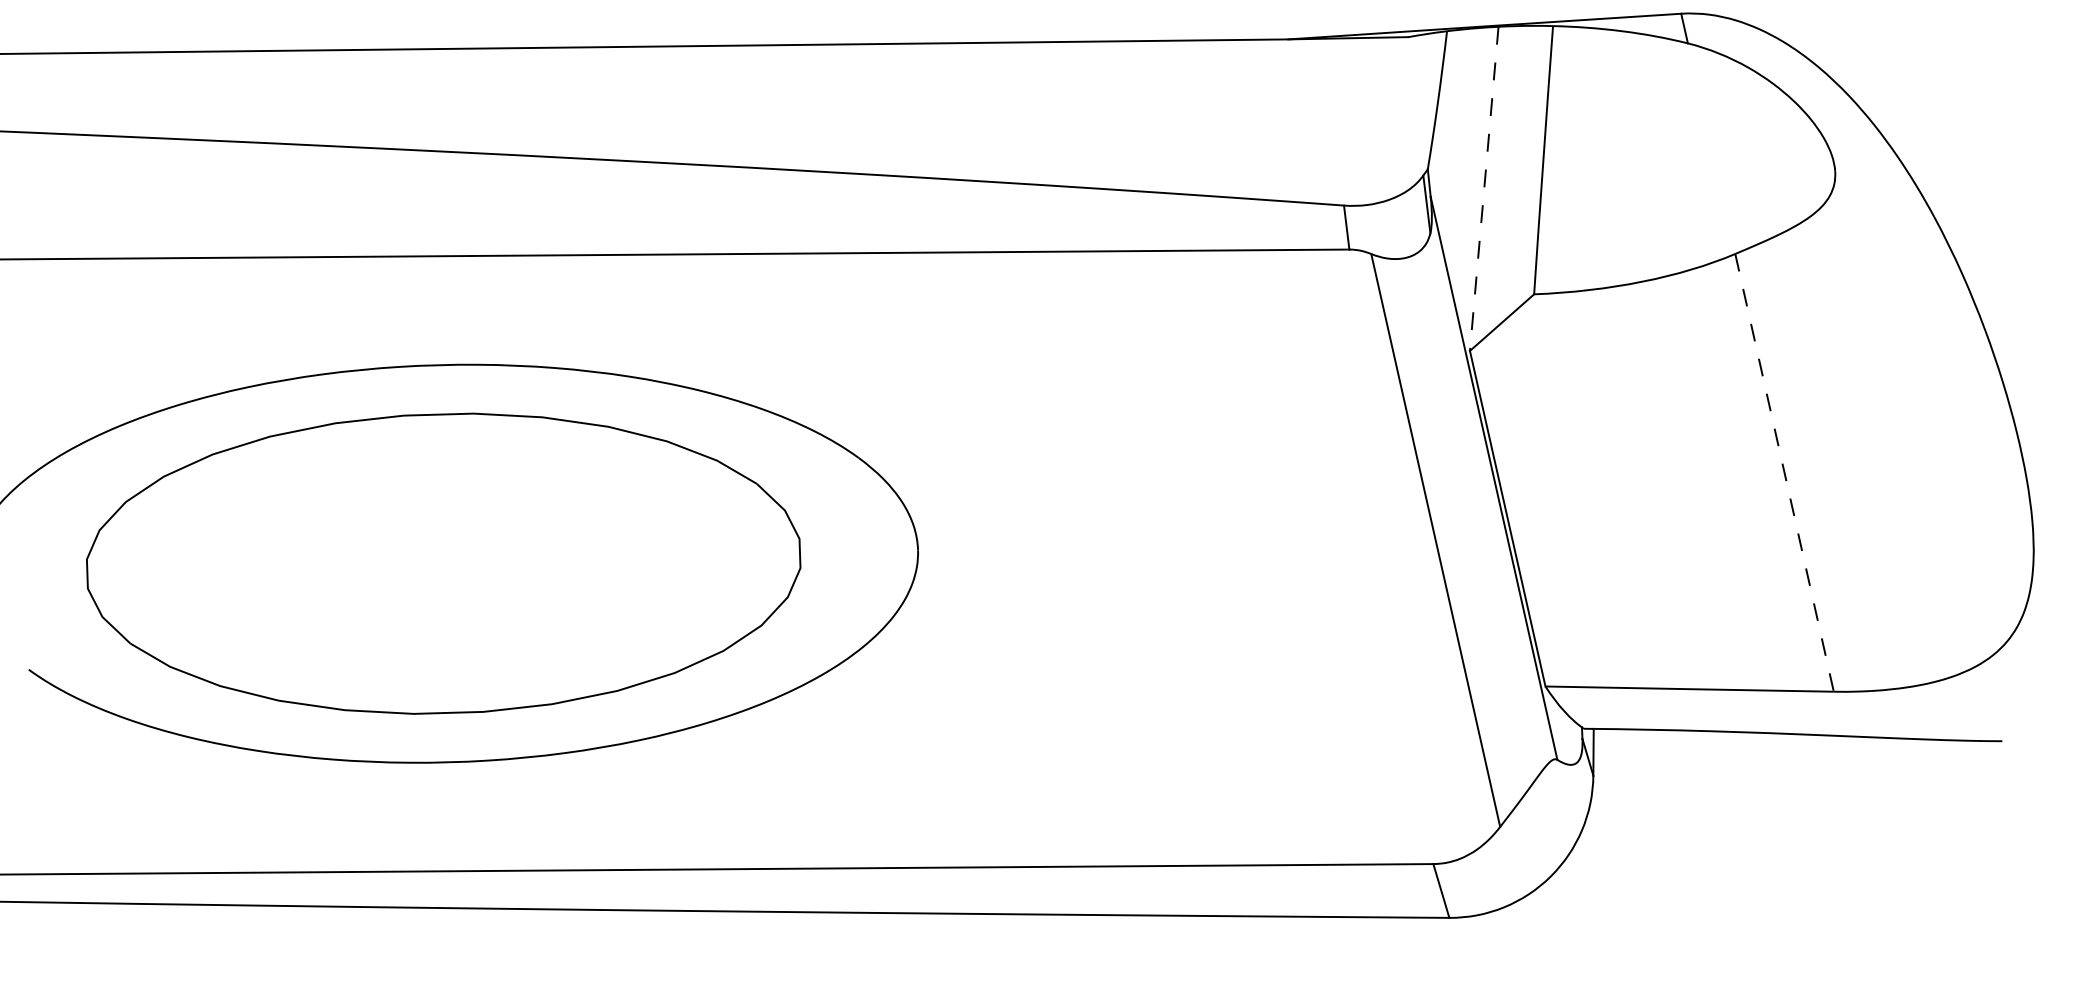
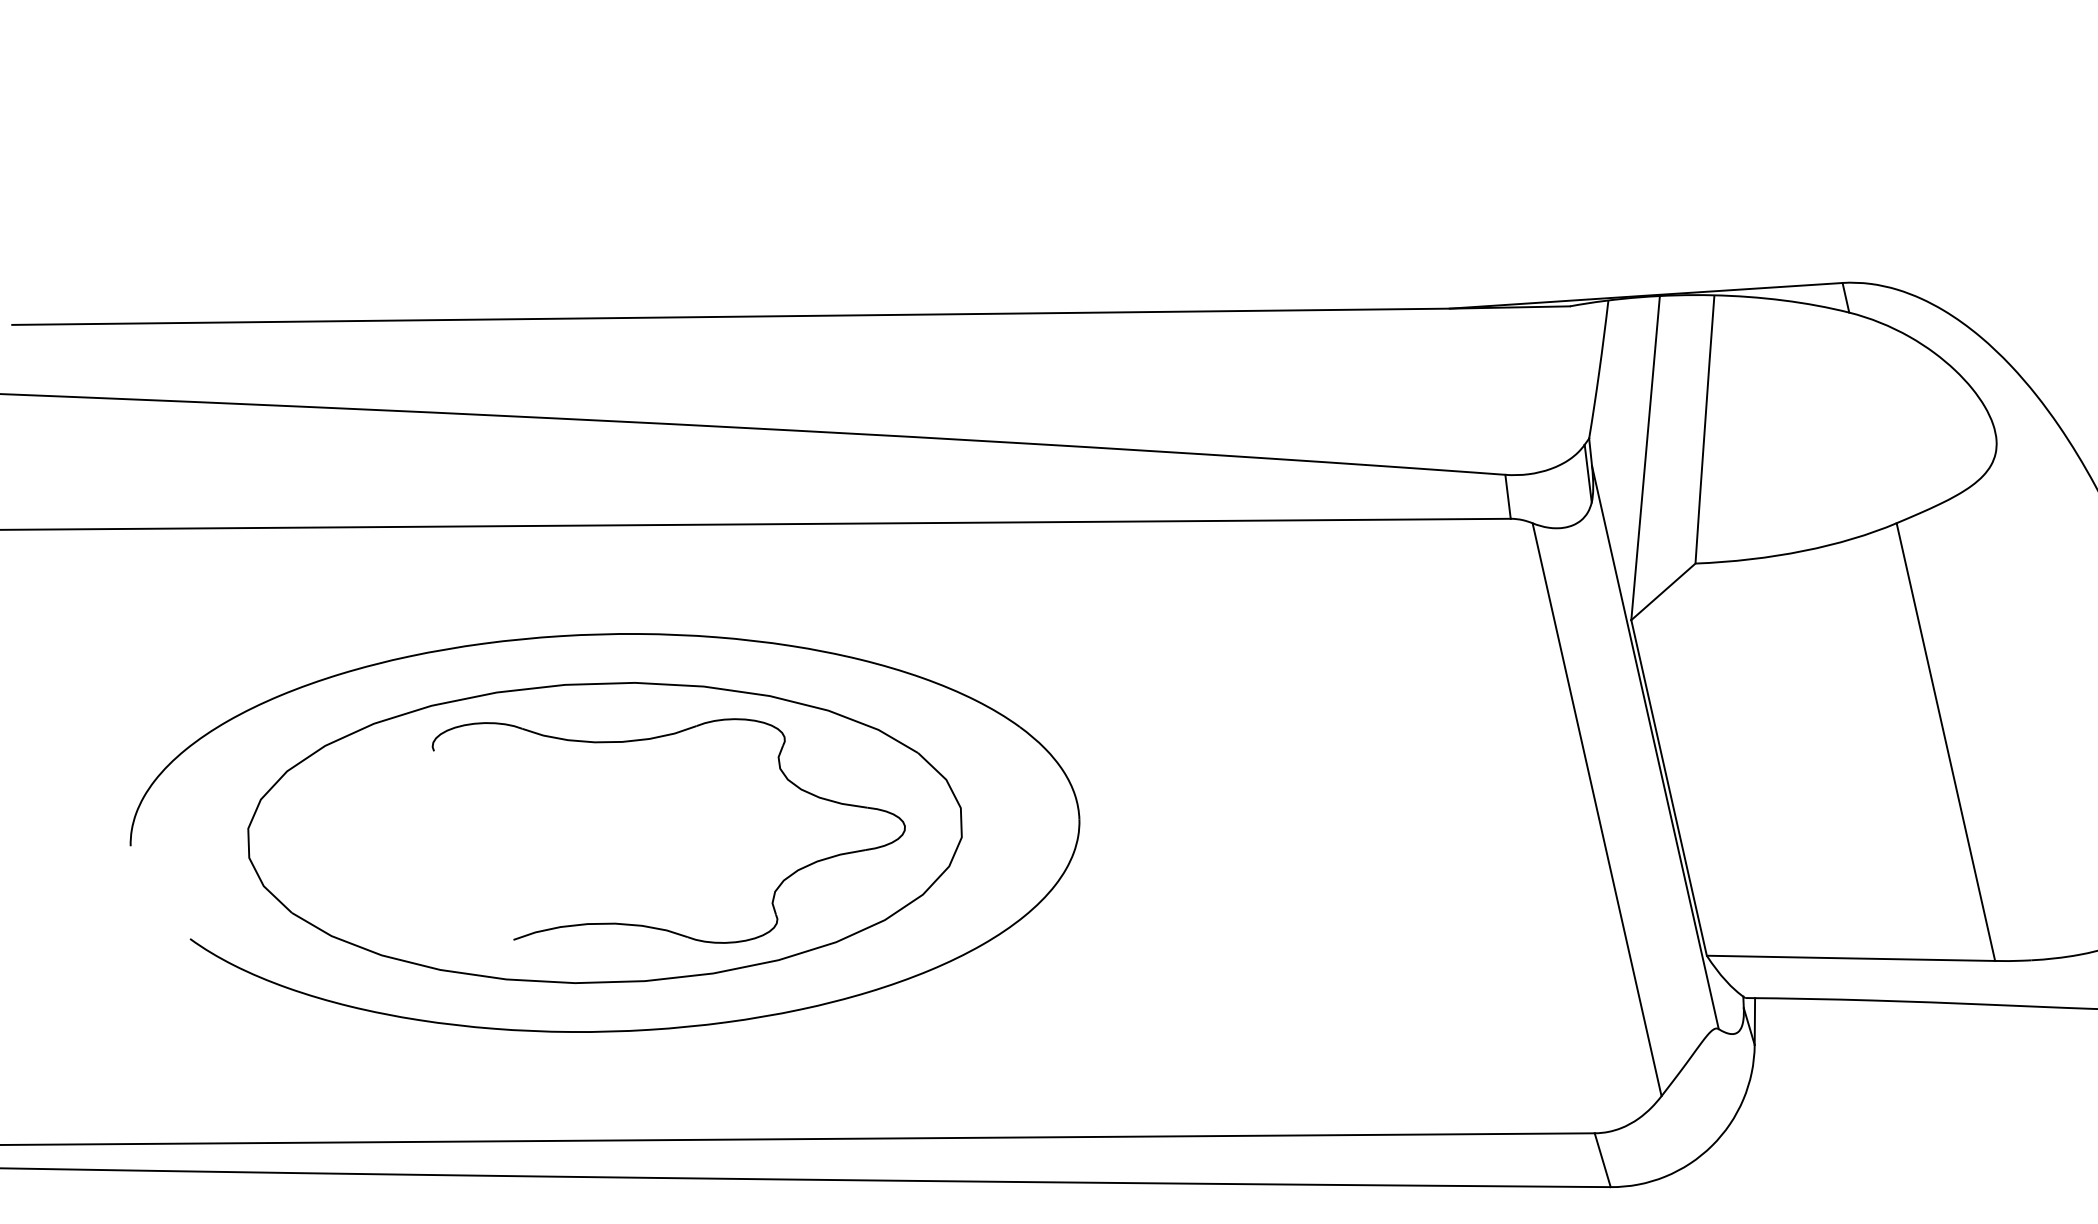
line: (1484, 189) -> (1645, 458), dashed -> solid
part: (491, 470) -> (652, 739), added
line: (1785, 473) -> (1946, 742), dashed -> solid

